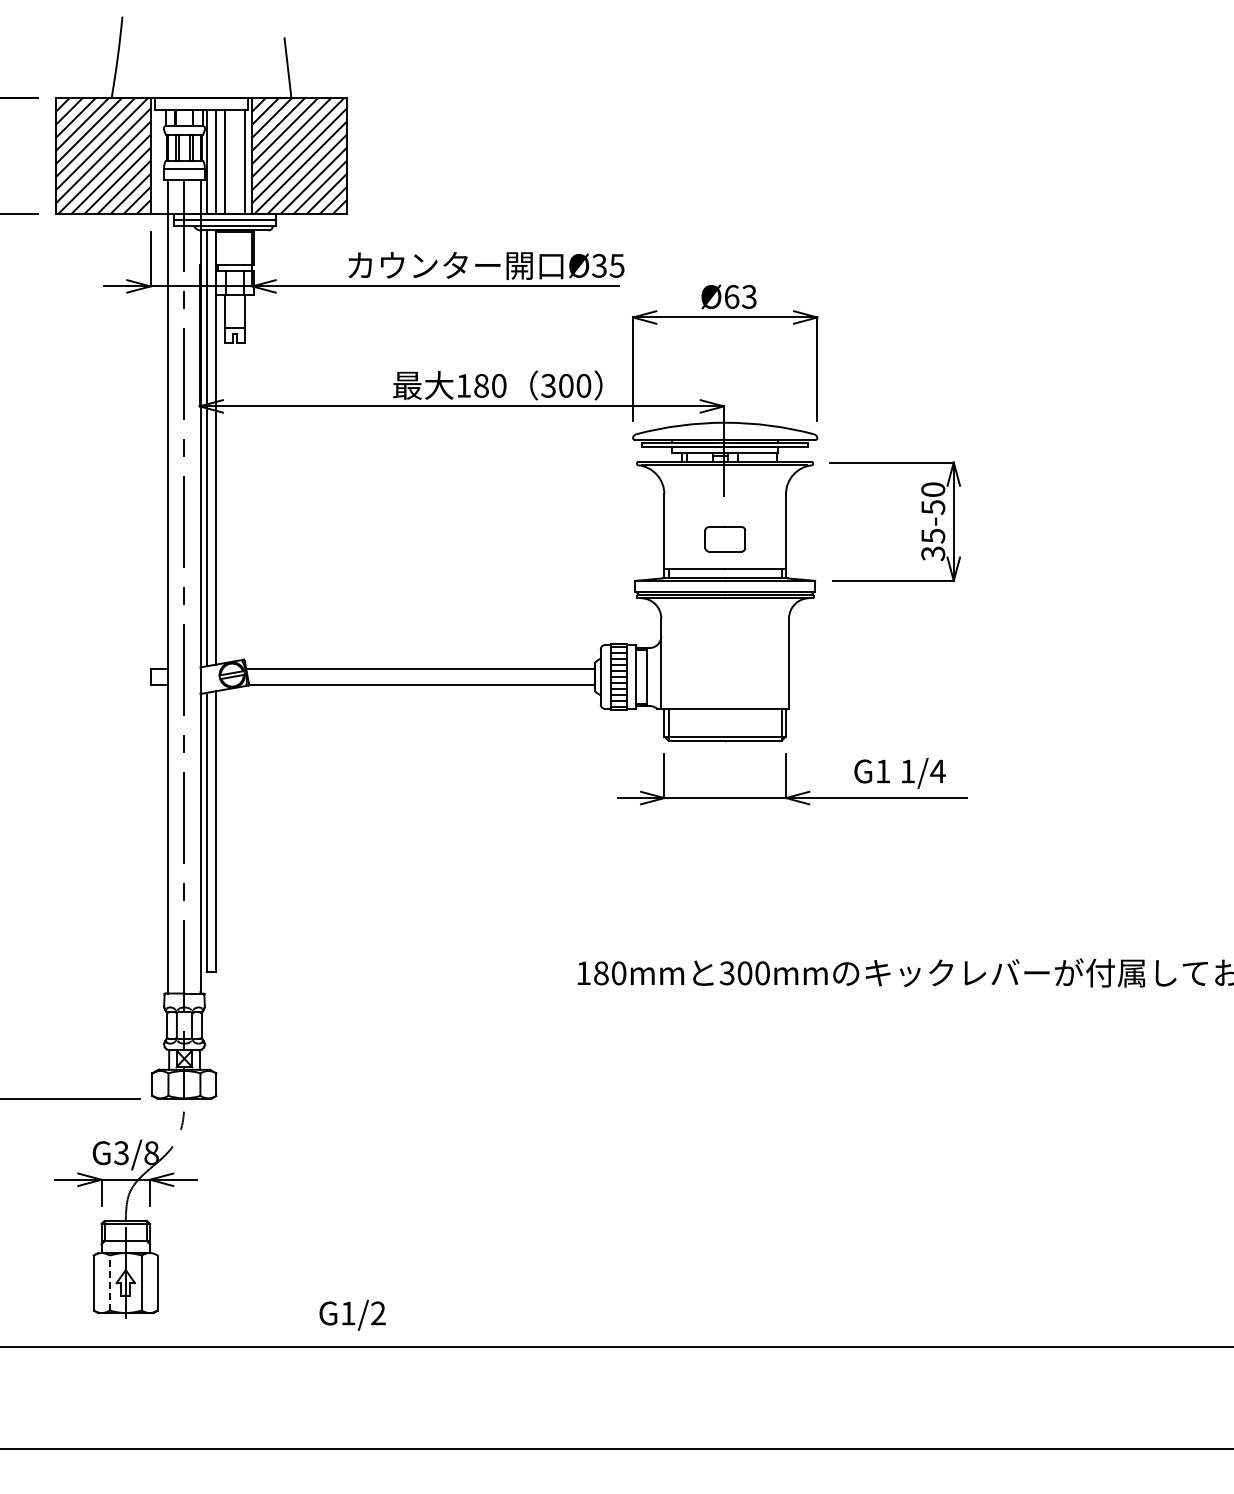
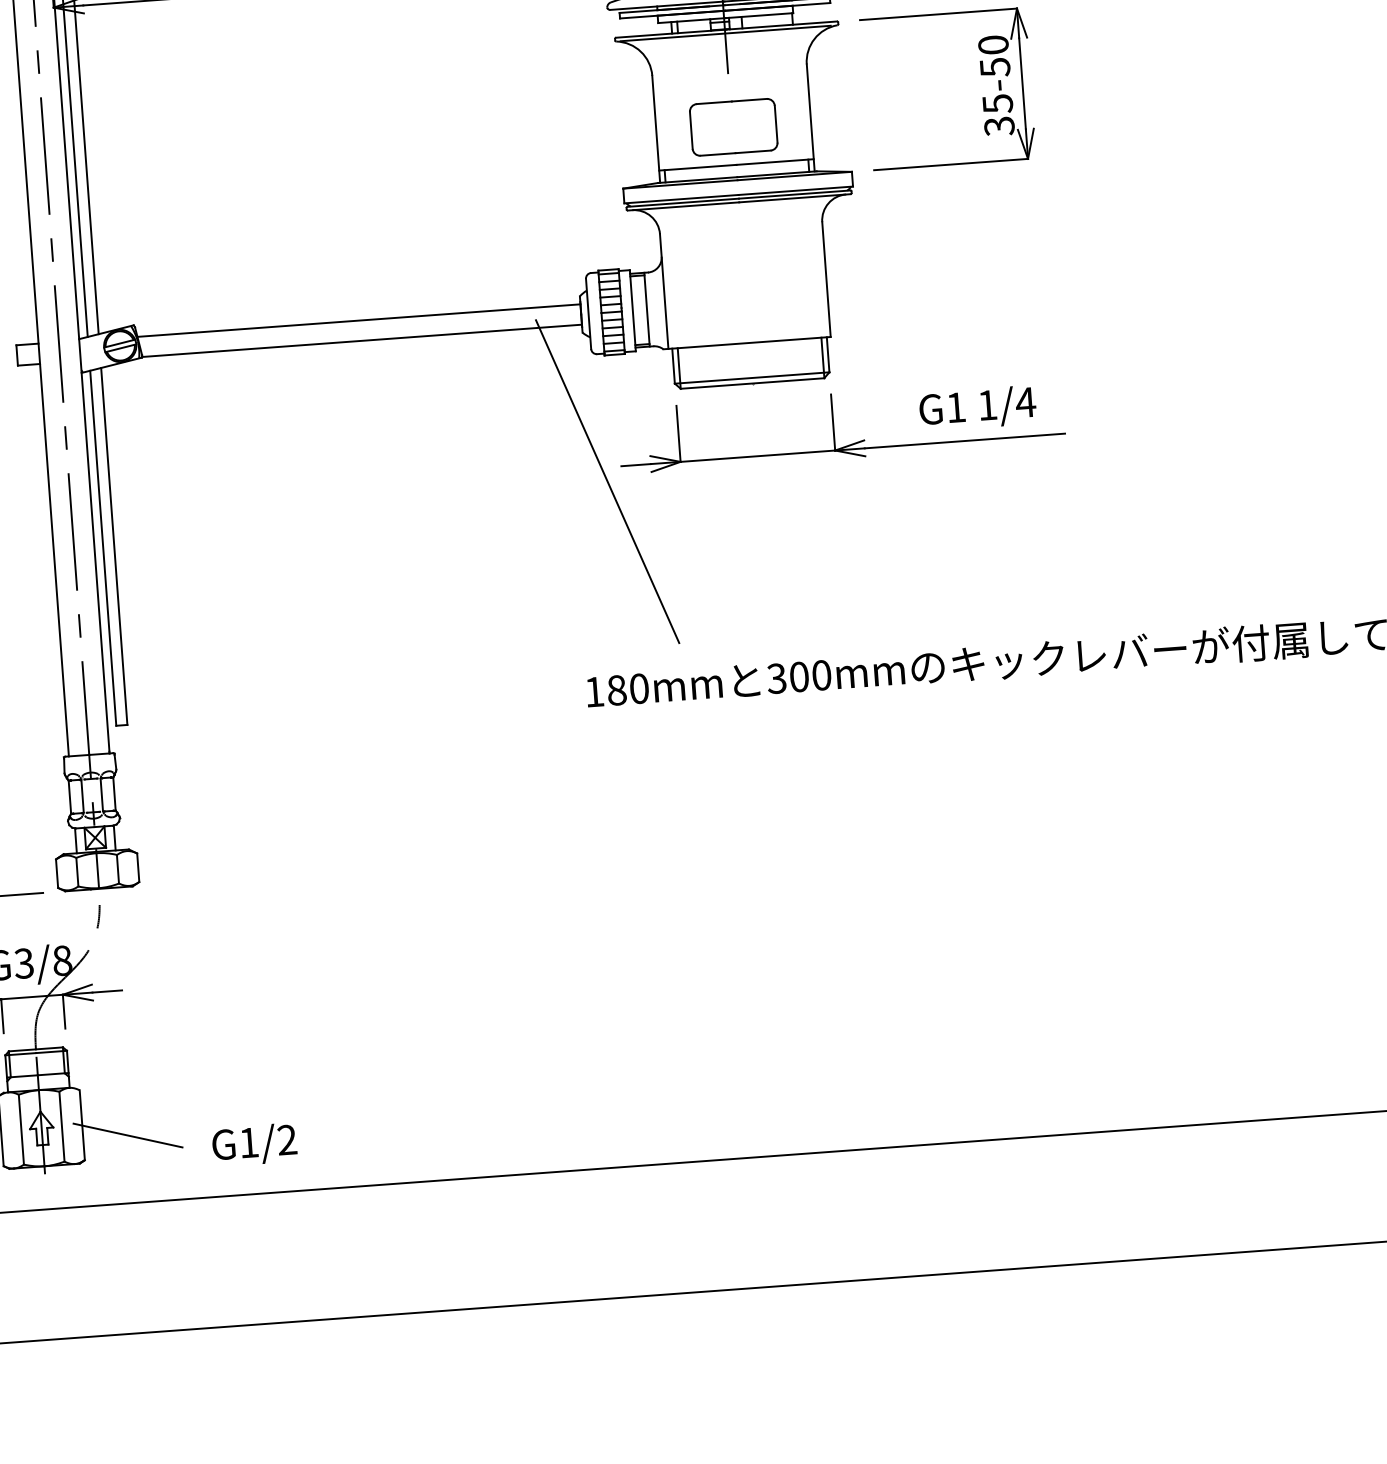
part: (725, 539) -> (734, 127), size x1.67
line: (605, 808) -> (606, 480), added
line: (109, 1283) -> (21, 1130), dashed -> solid
line: (192, 1293) -> (127, 1135), added
text: (352, 1315) -> (254, 1145), moved

